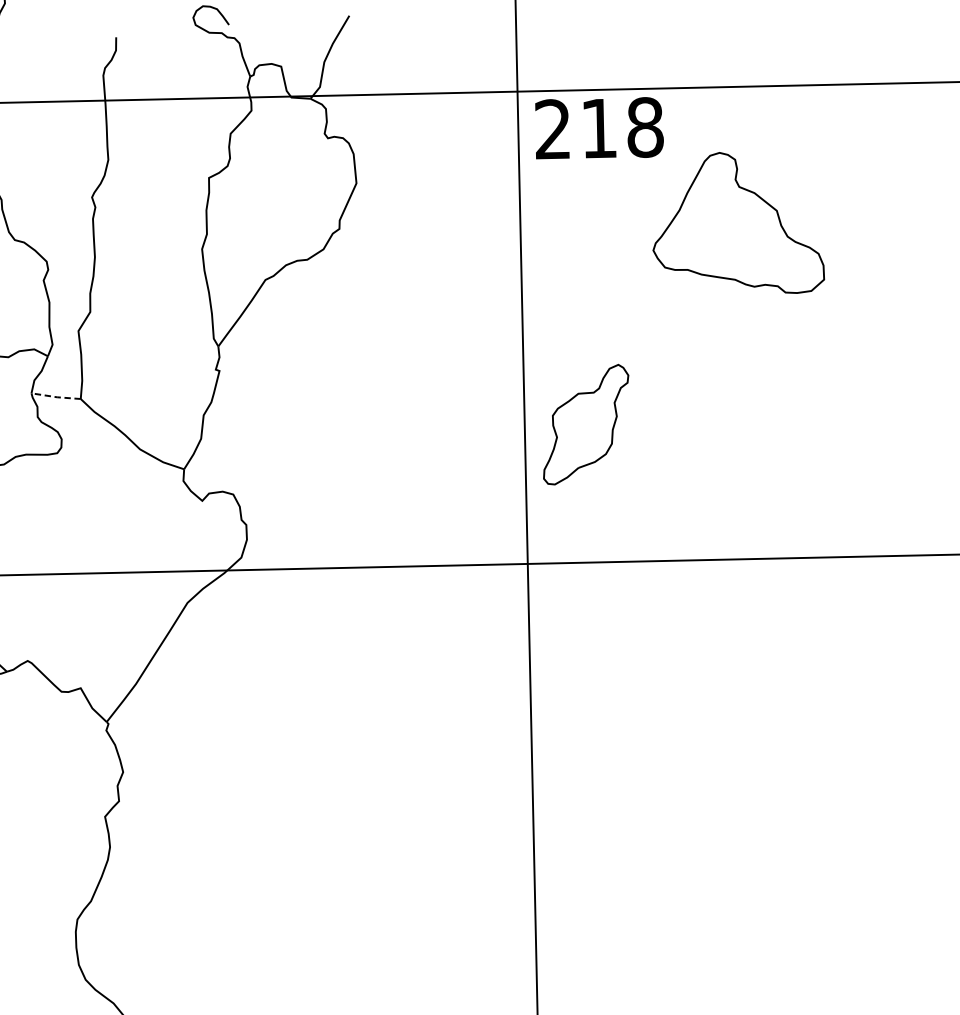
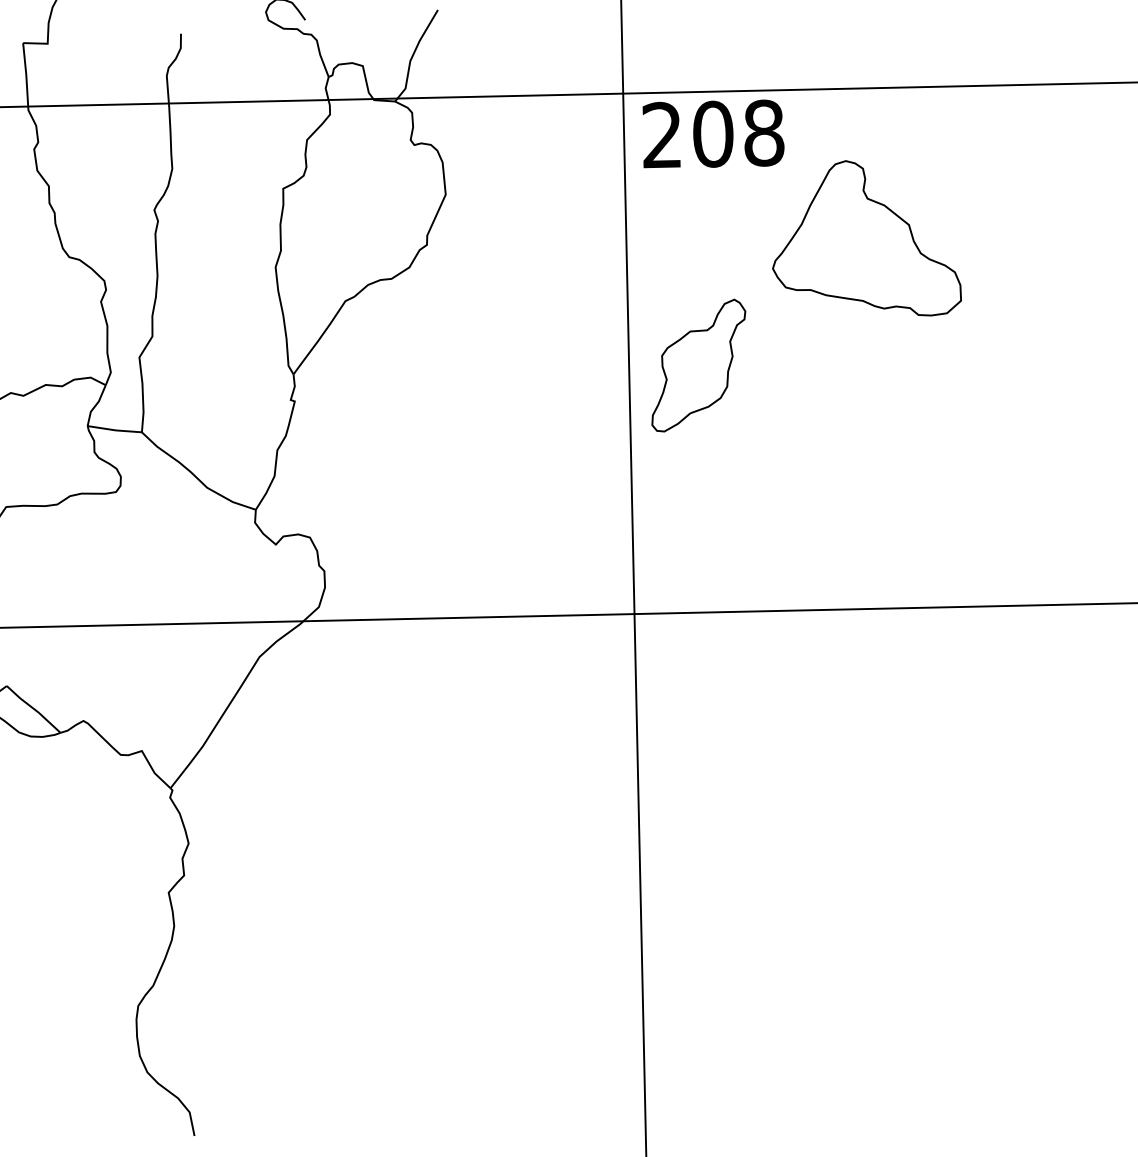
text: (599, 127) -> (713, 133), 218 -> 208
line: (55, 397) -> (114, 430), dashed -> solid
part: (585, 424) -> (698, 365), moved

